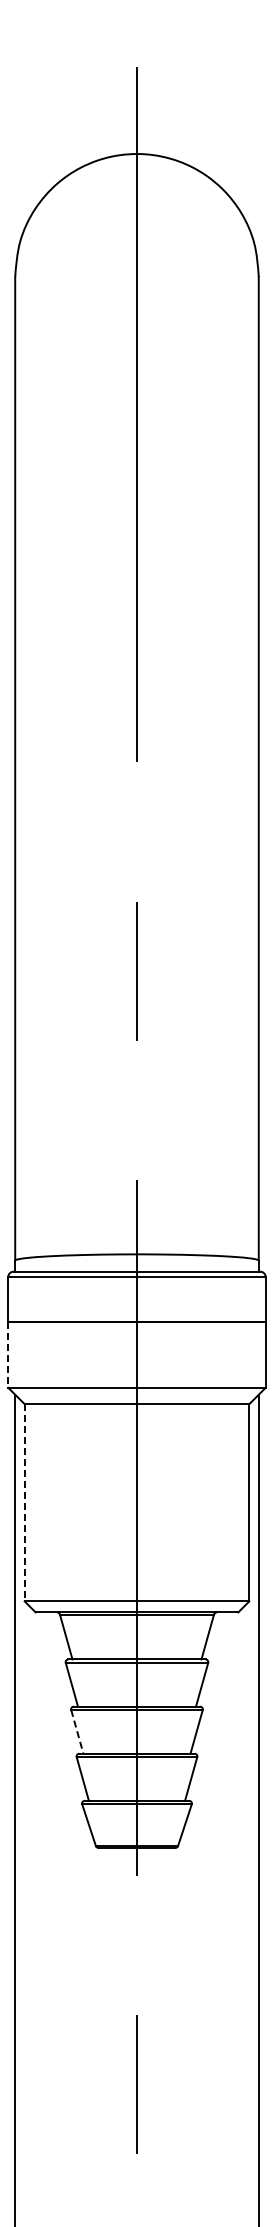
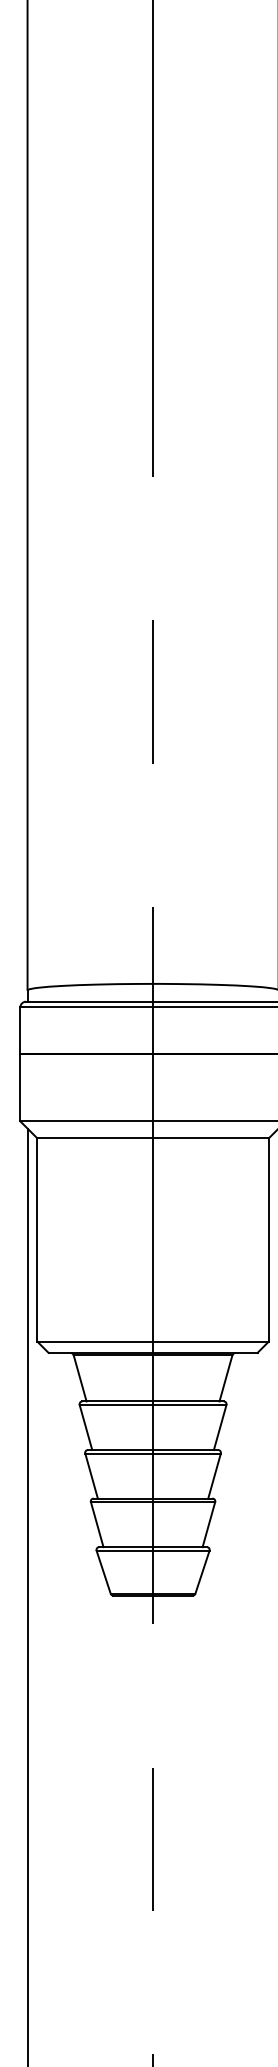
line: (8, 1354) -> (20, 1087), dashed -> solid
line: (24, 1502) -> (37, 1239), dashed -> solid
line: (77, 1731) -> (91, 1475), dashed -> solid

